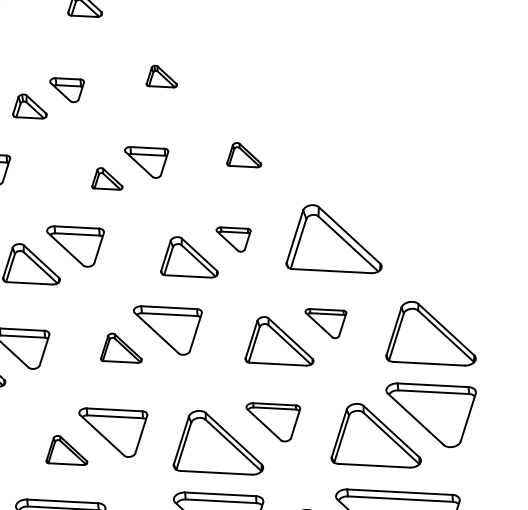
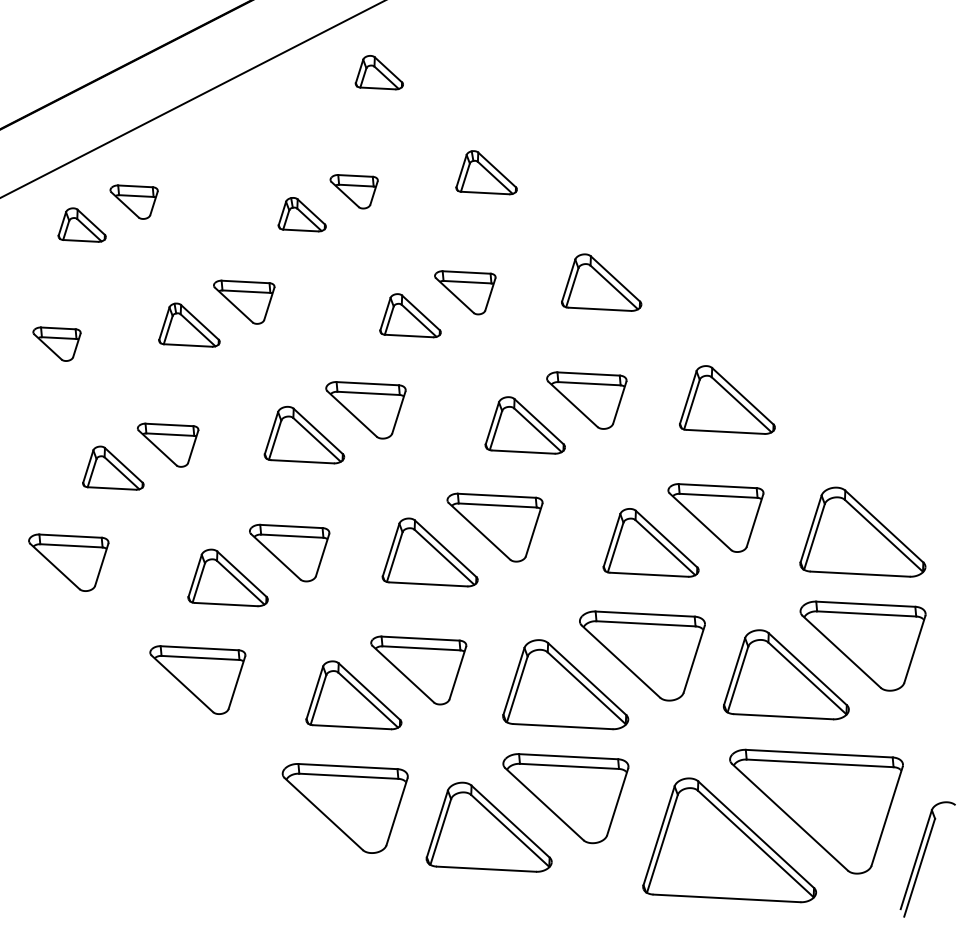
part: (161, 76) -> (486, 172), size x1.43
part: (244, 155) -> (601, 282), size x1.67
part: (107, 178) -> (410, 315), size x1.43
part: (334, 238) -> (727, 399), size x0.71
part: (233, 239) -> (586, 400), size x1.67
part: (325, 323) -> (715, 517), size x1.67
part: (120, 348) -> (429, 552), size x1.67
part: (273, 421) -> (642, 655), size x1.67
part: (66, 450) -> (353, 695), size x1.67

